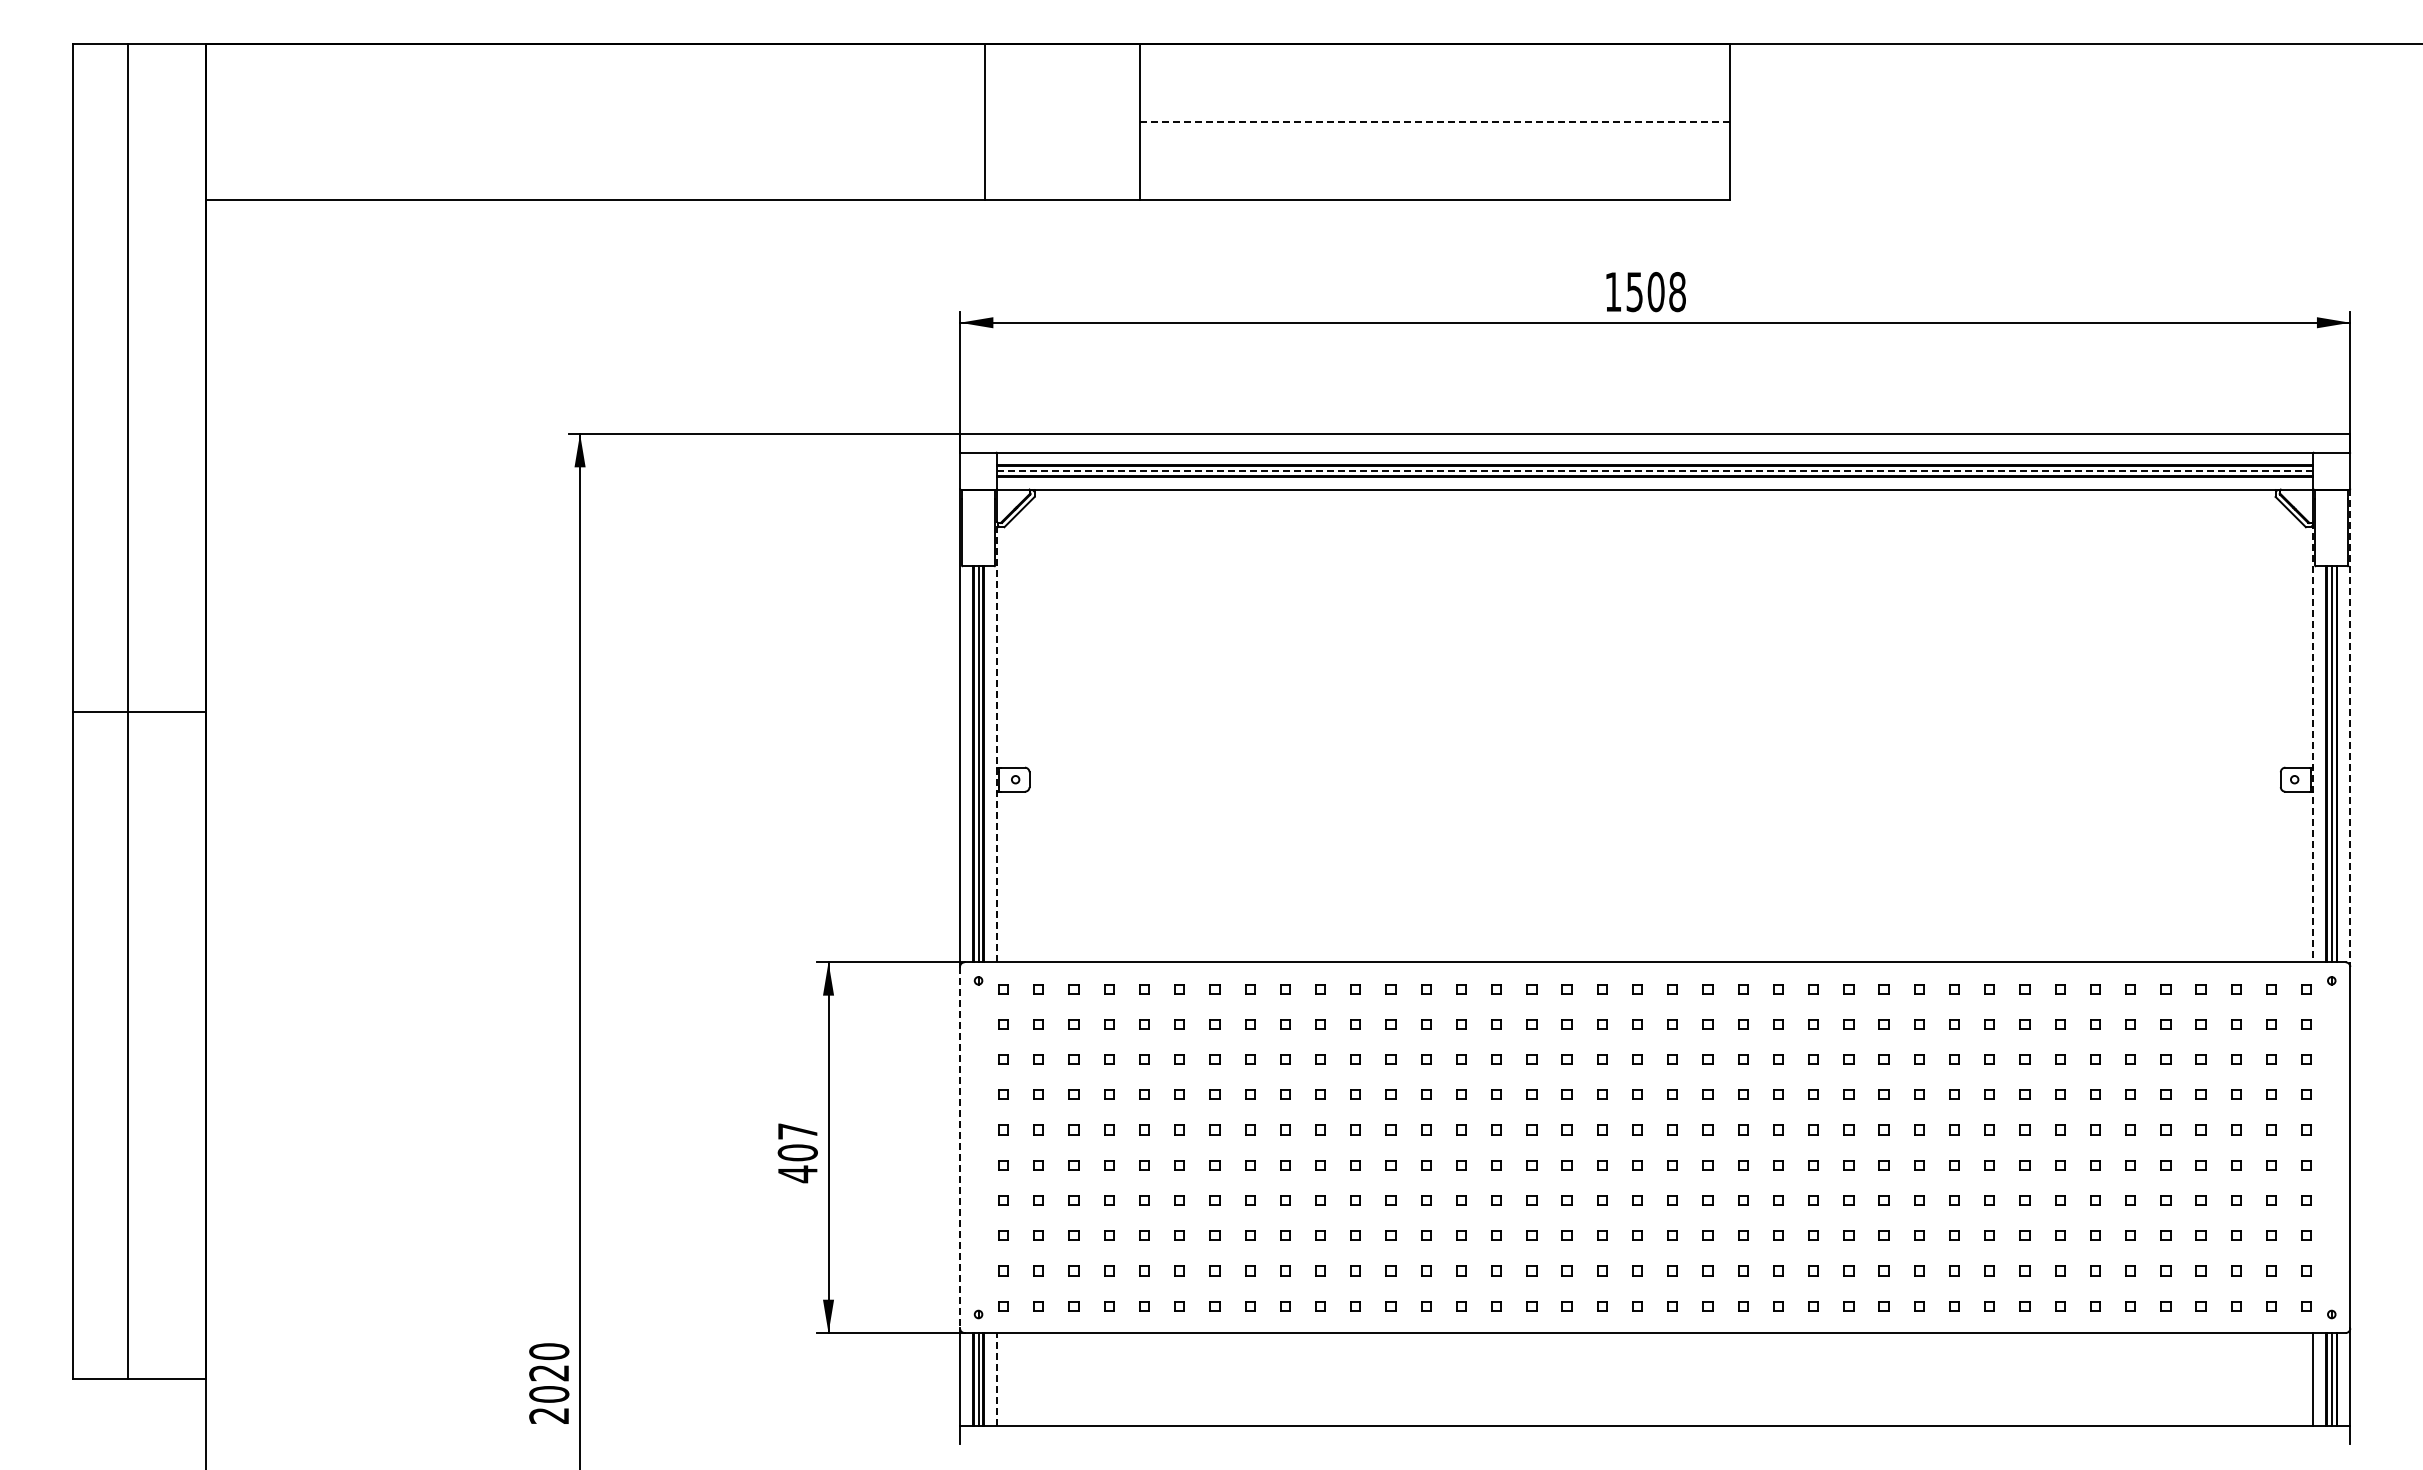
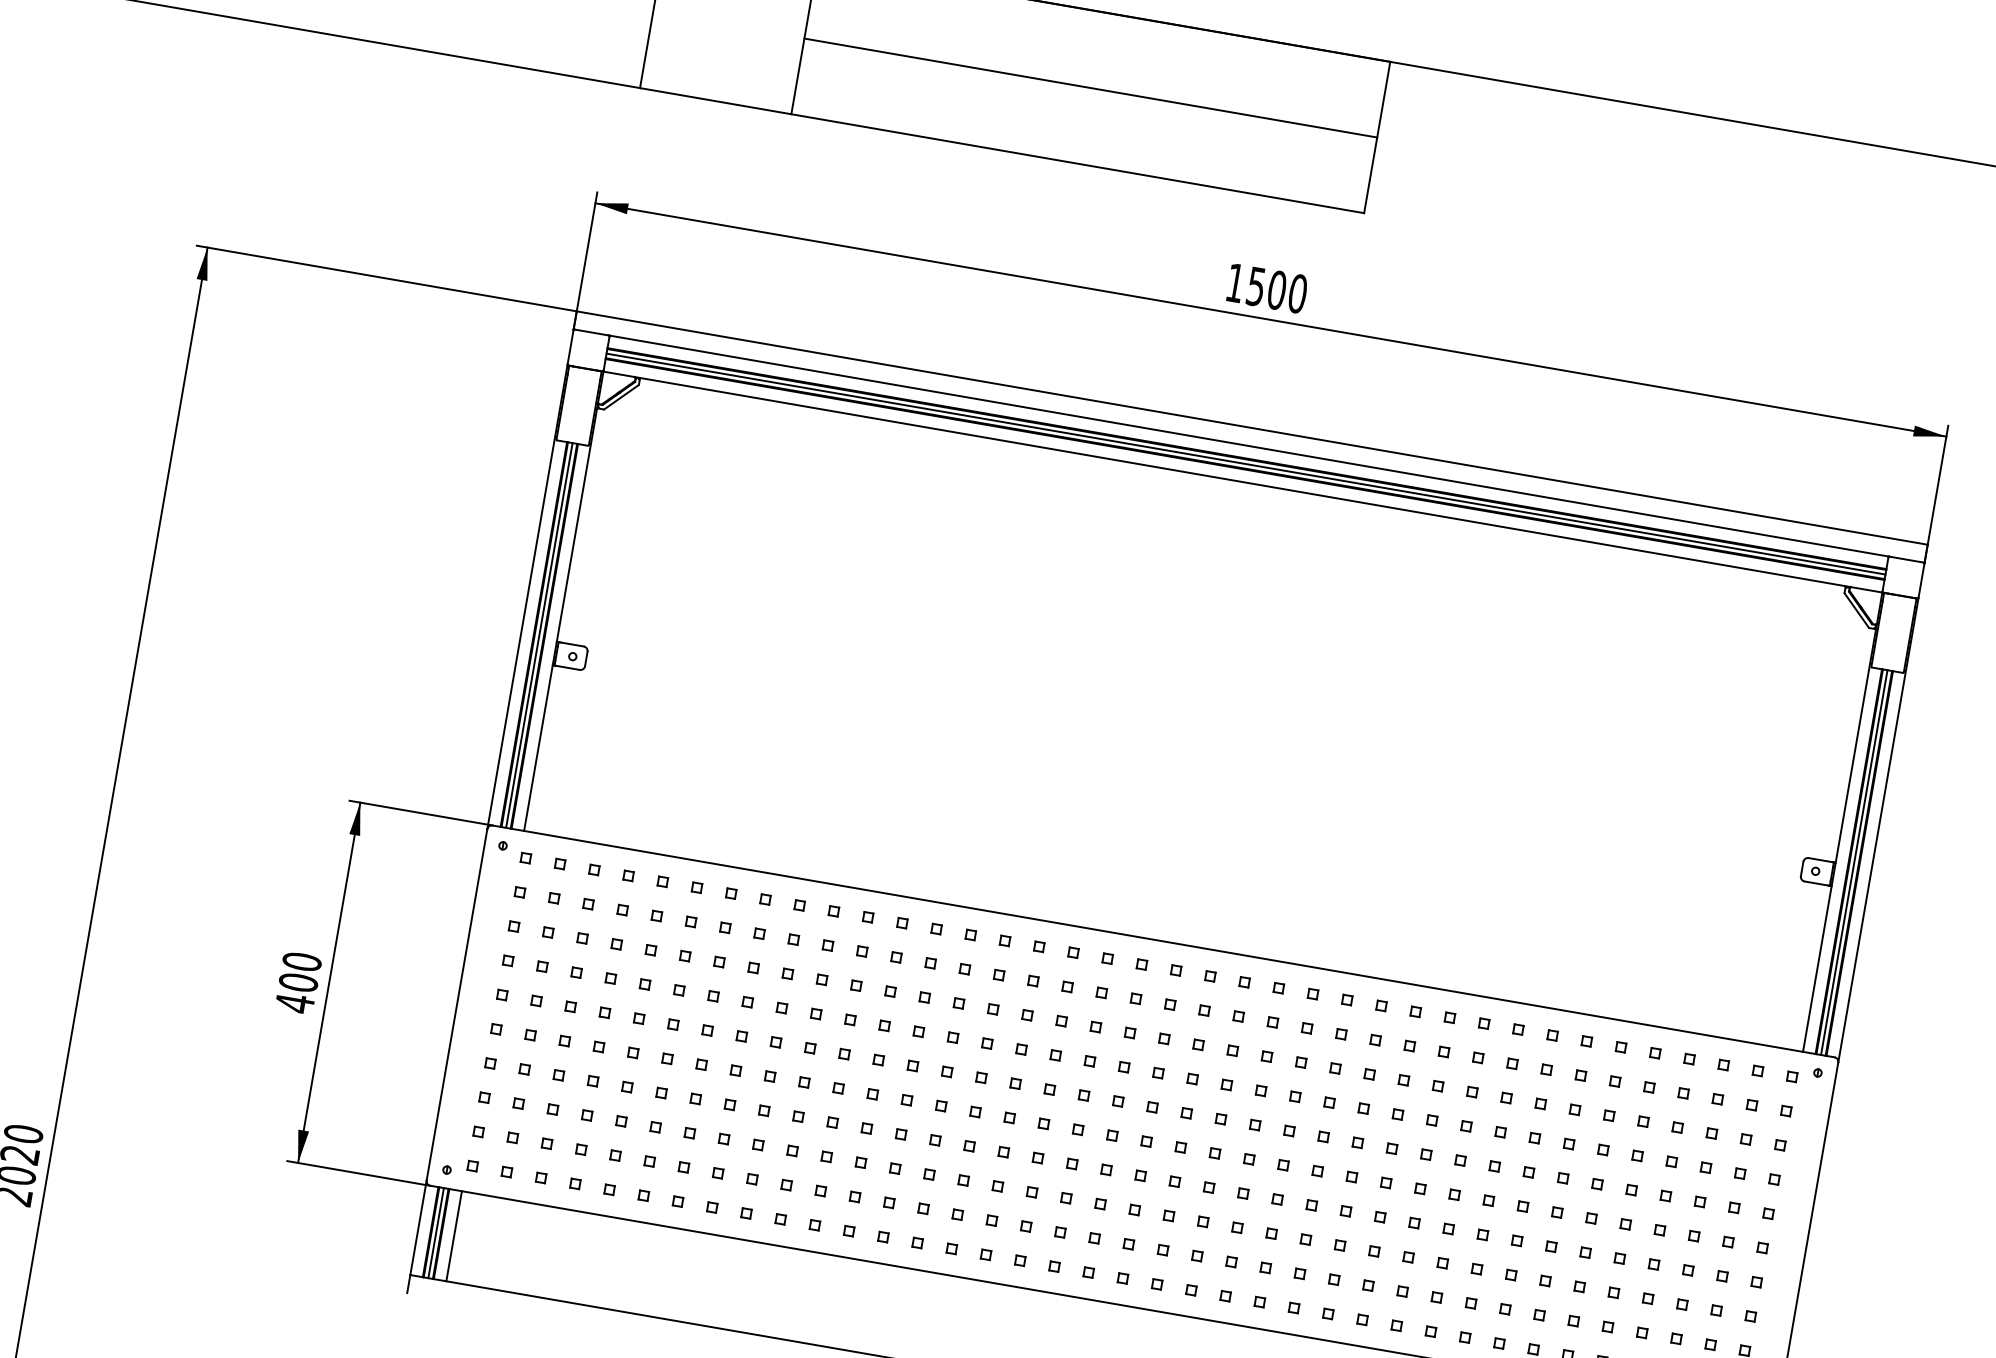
line: (1435, 122) -> (1091, 88), dashed -> solid
text: (1677, 291) -> (1297, 293), 1508 -> 1500
line: (1654, 471) -> (1245, 464), dashed -> solid
line: (2350, 728) -> (1878, 830), dashed -> solid
line: (997, 741) -> (561, 616), dashed -> solid
line: (2313, 742) -> (1840, 838), dashed -> solid
text: (797, 1131) -> (301, 961), 407 -> 400
line: (960, 1147) -> (457, 1004), dashed -> solid
line: (997, 1378) -> (454, 1235), dashed -> solid

